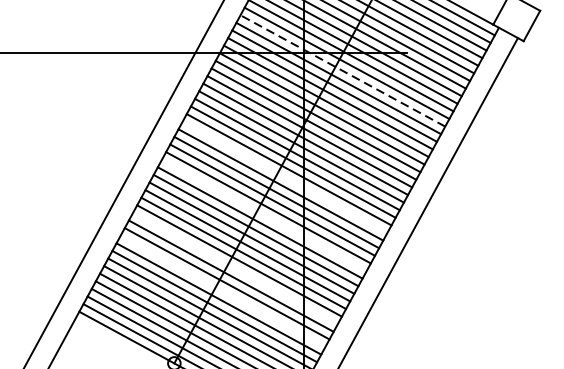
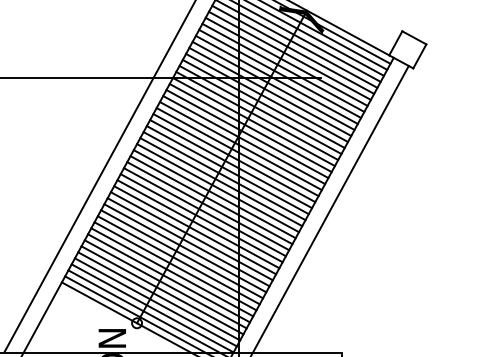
line: (341, 70) -> (269, 91), dashed -> solid
line: (284, 177) -> (224, 176), added
line: (264, 215) -> (208, 206), added
line: (235, 268) -> (185, 248), added
line: (222, 291) -> (175, 266), added

